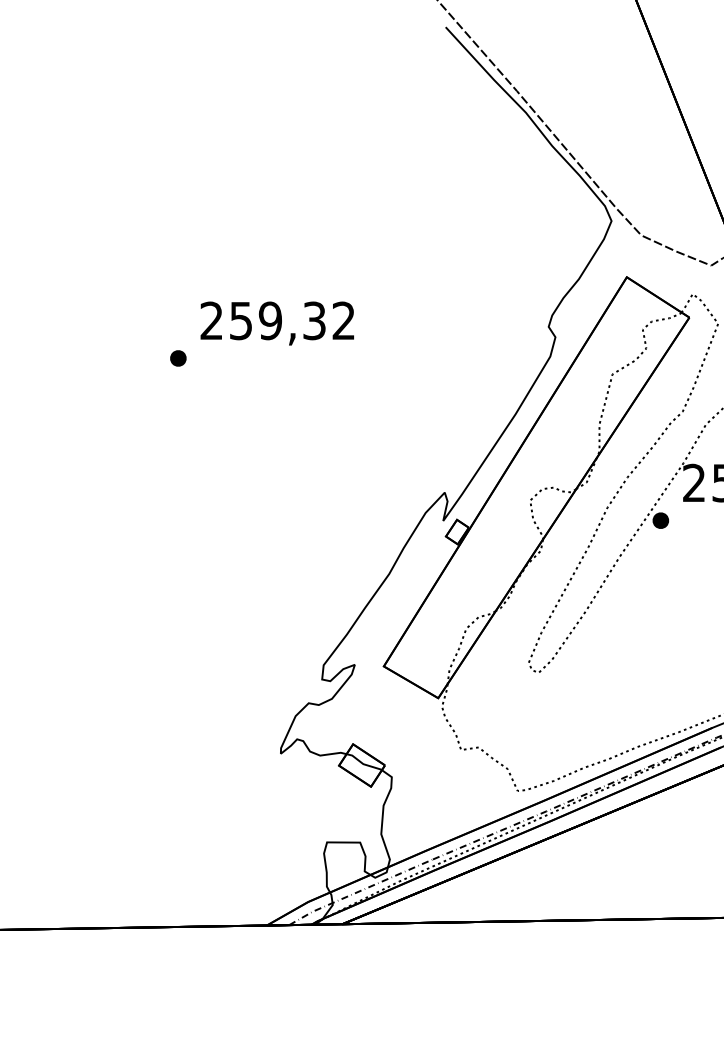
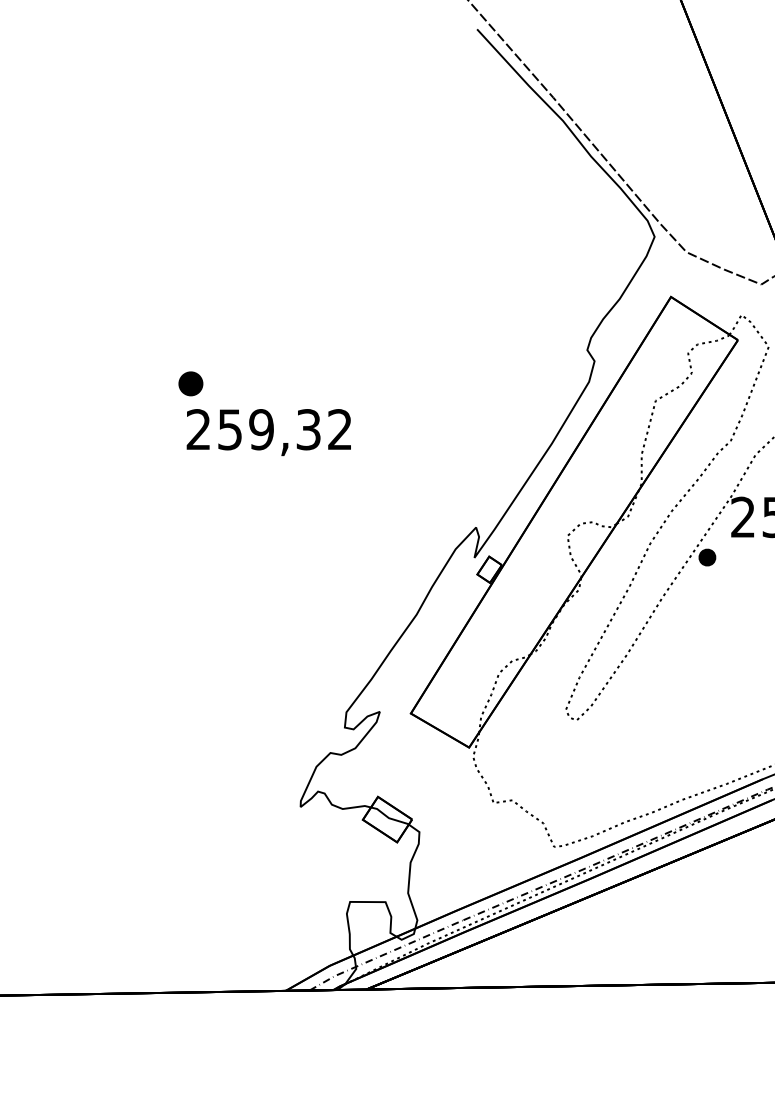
text: (276, 323) -> (268, 432), moved
part: (177, 358) -> (190, 383), size x1.4

